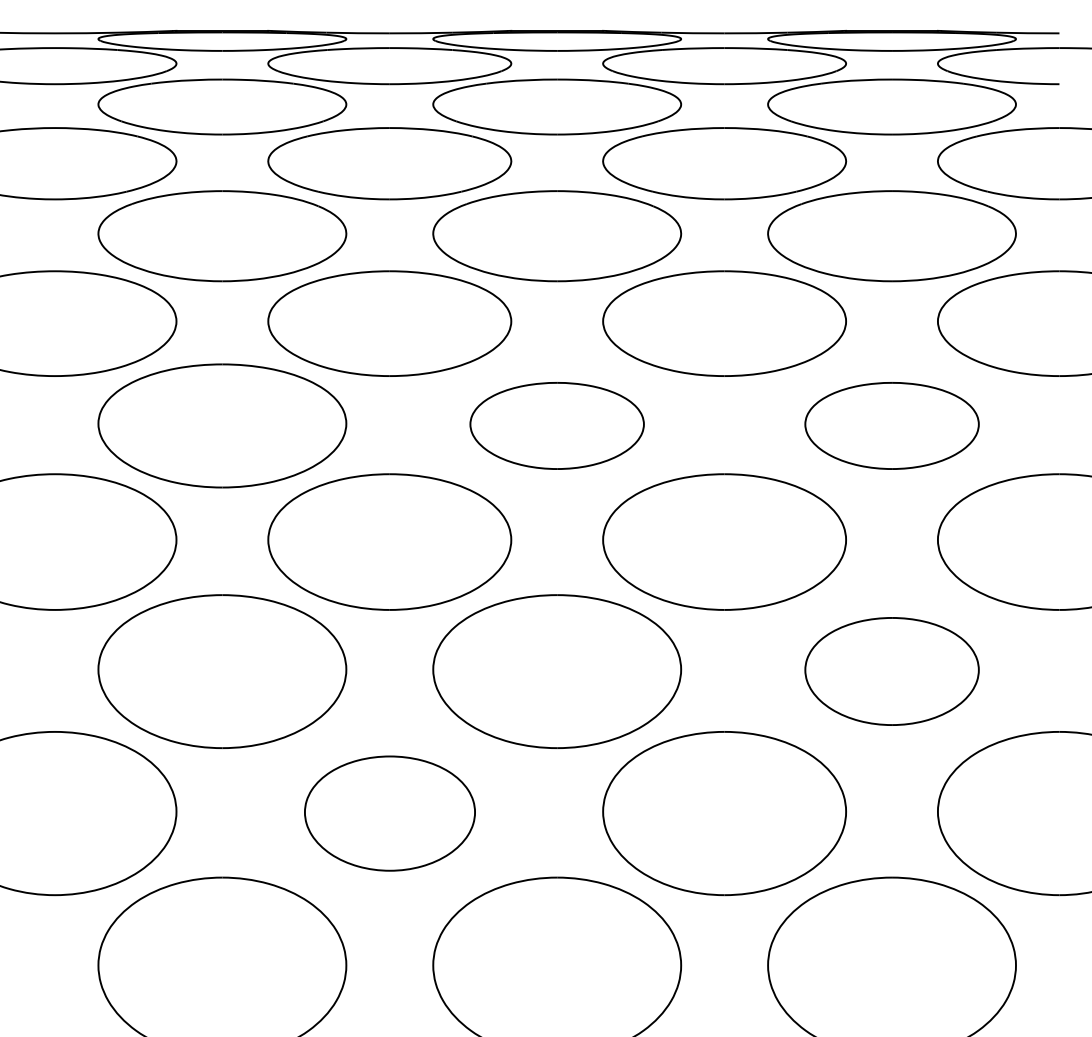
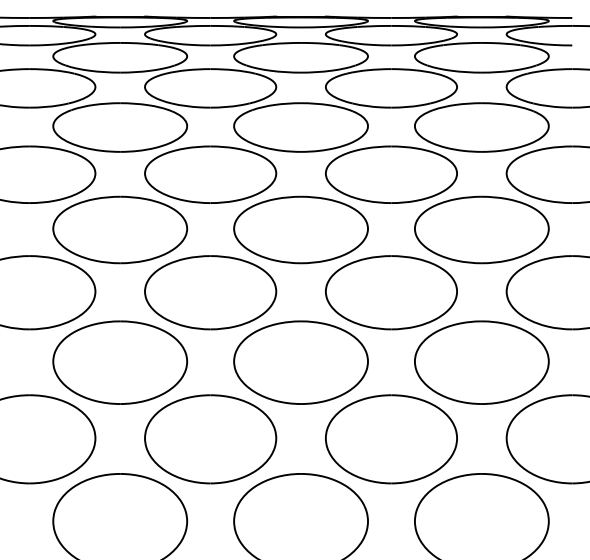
part: (556, 424) -> (300, 229), size x1.43
part: (891, 424) -> (481, 229), size x1.43
part: (891, 671) -> (481, 362), size x1.43
part: (389, 813) -> (210, 439), size x1.43

